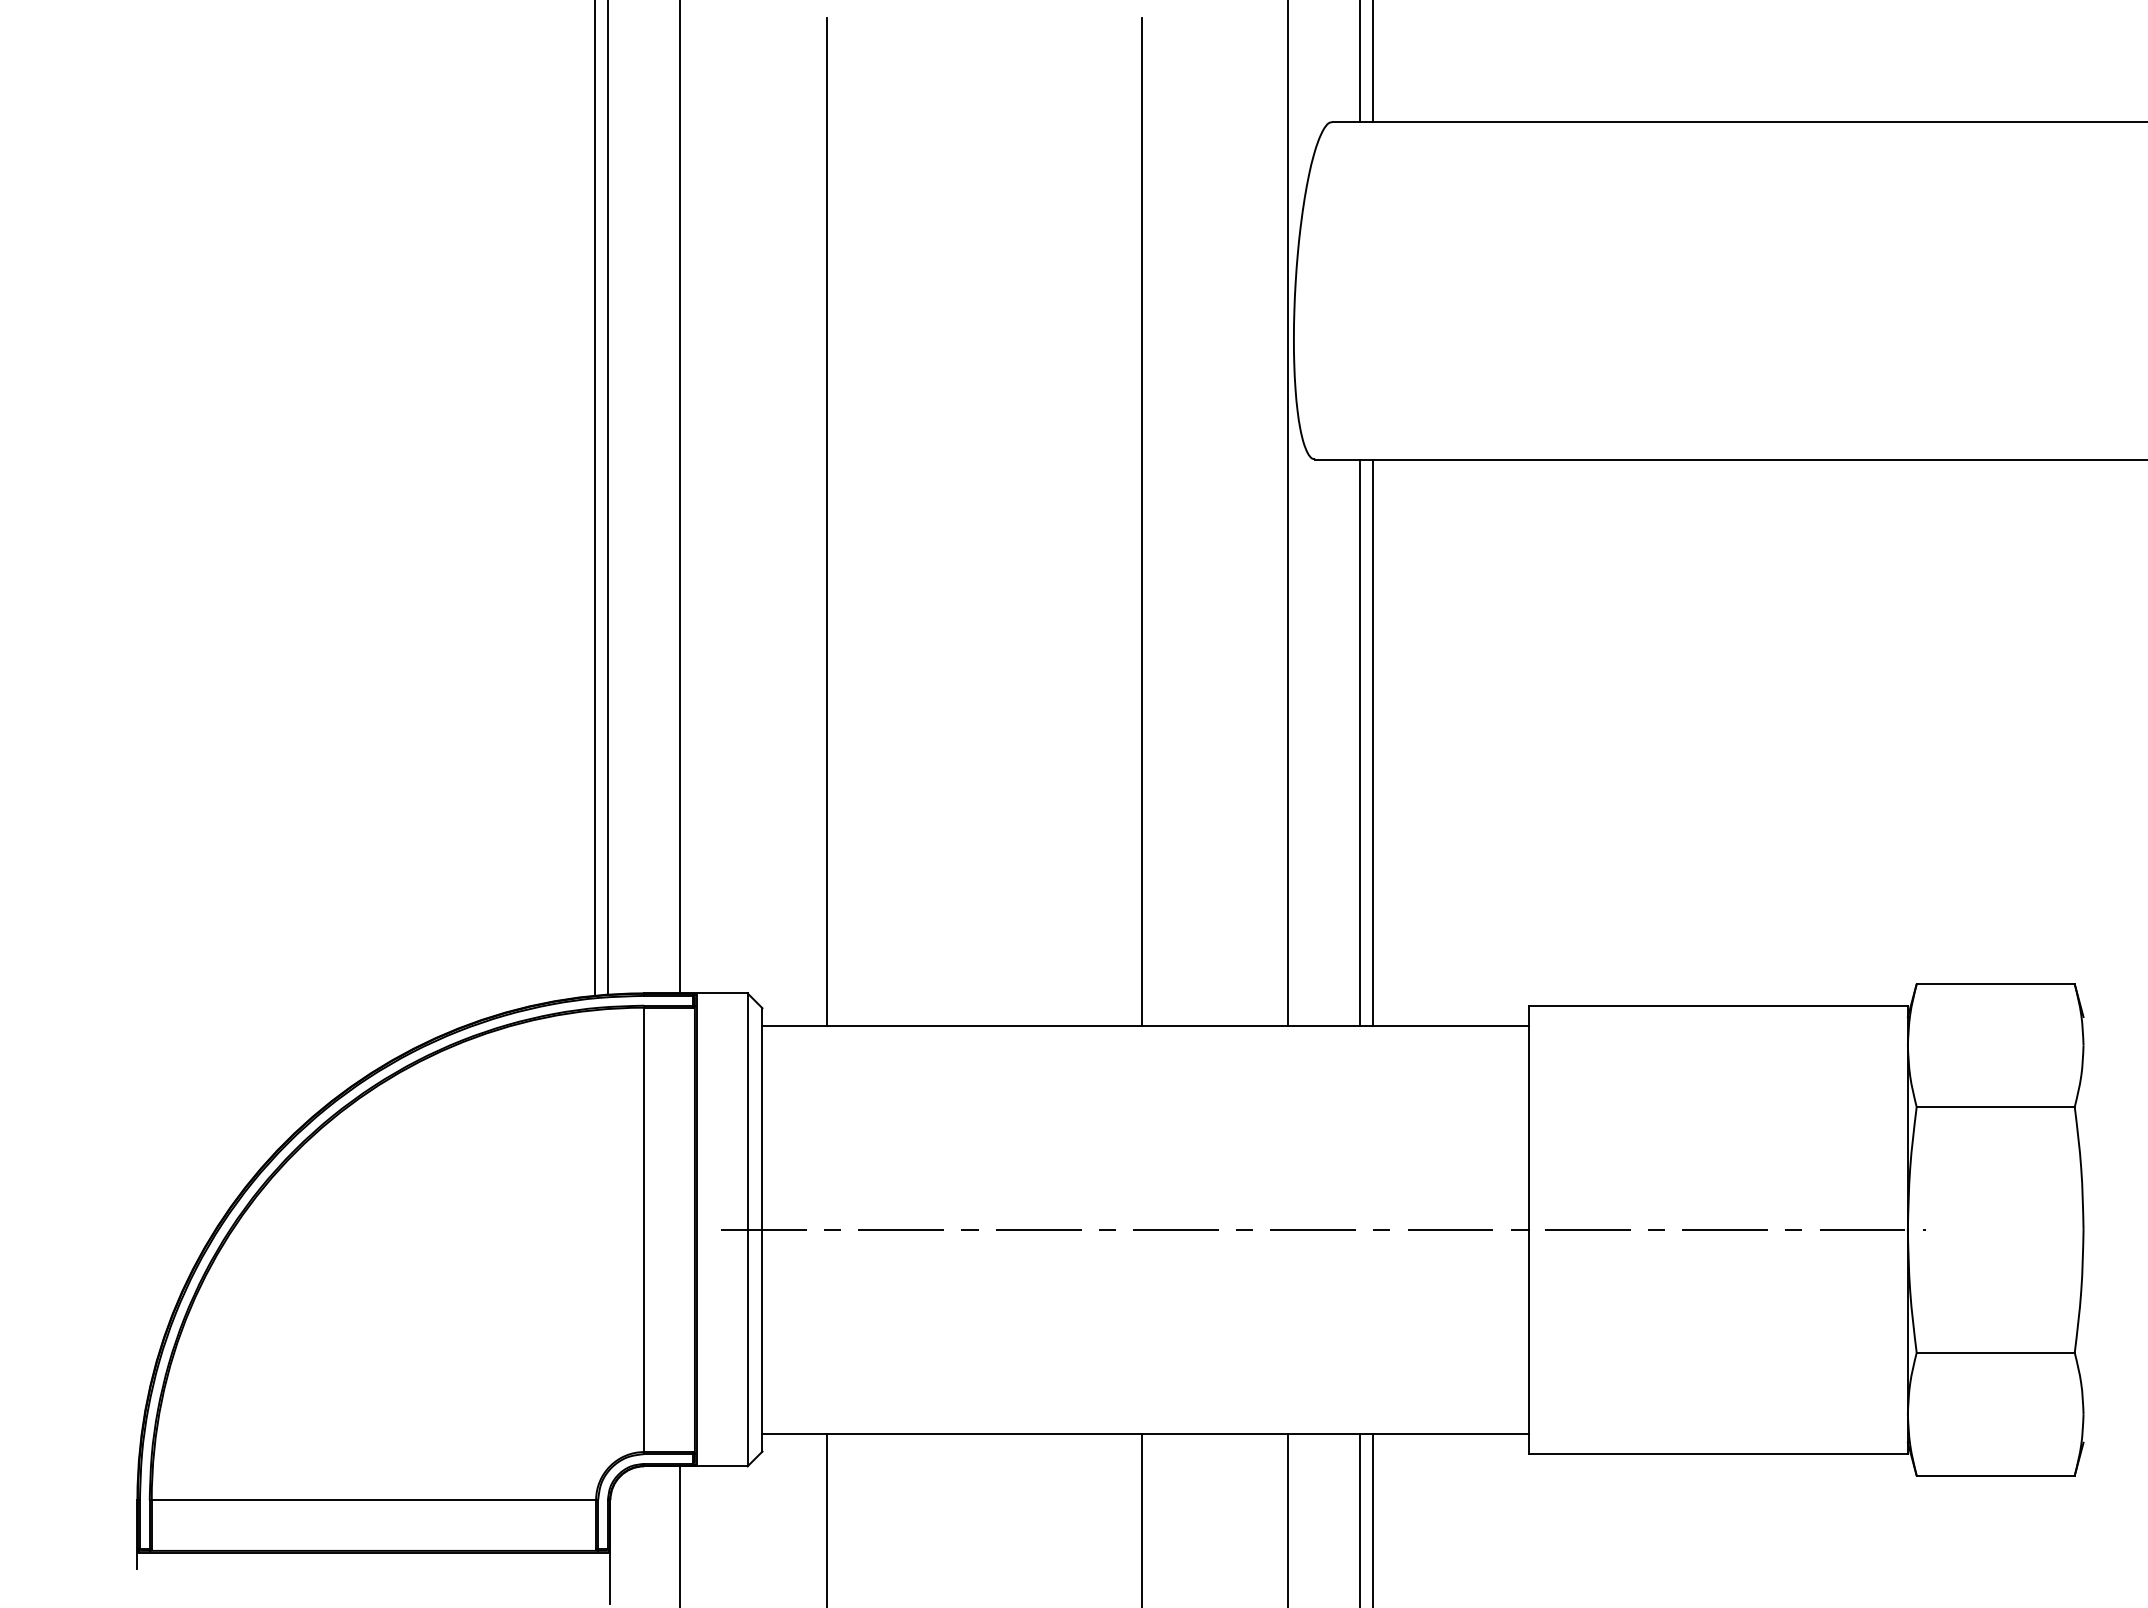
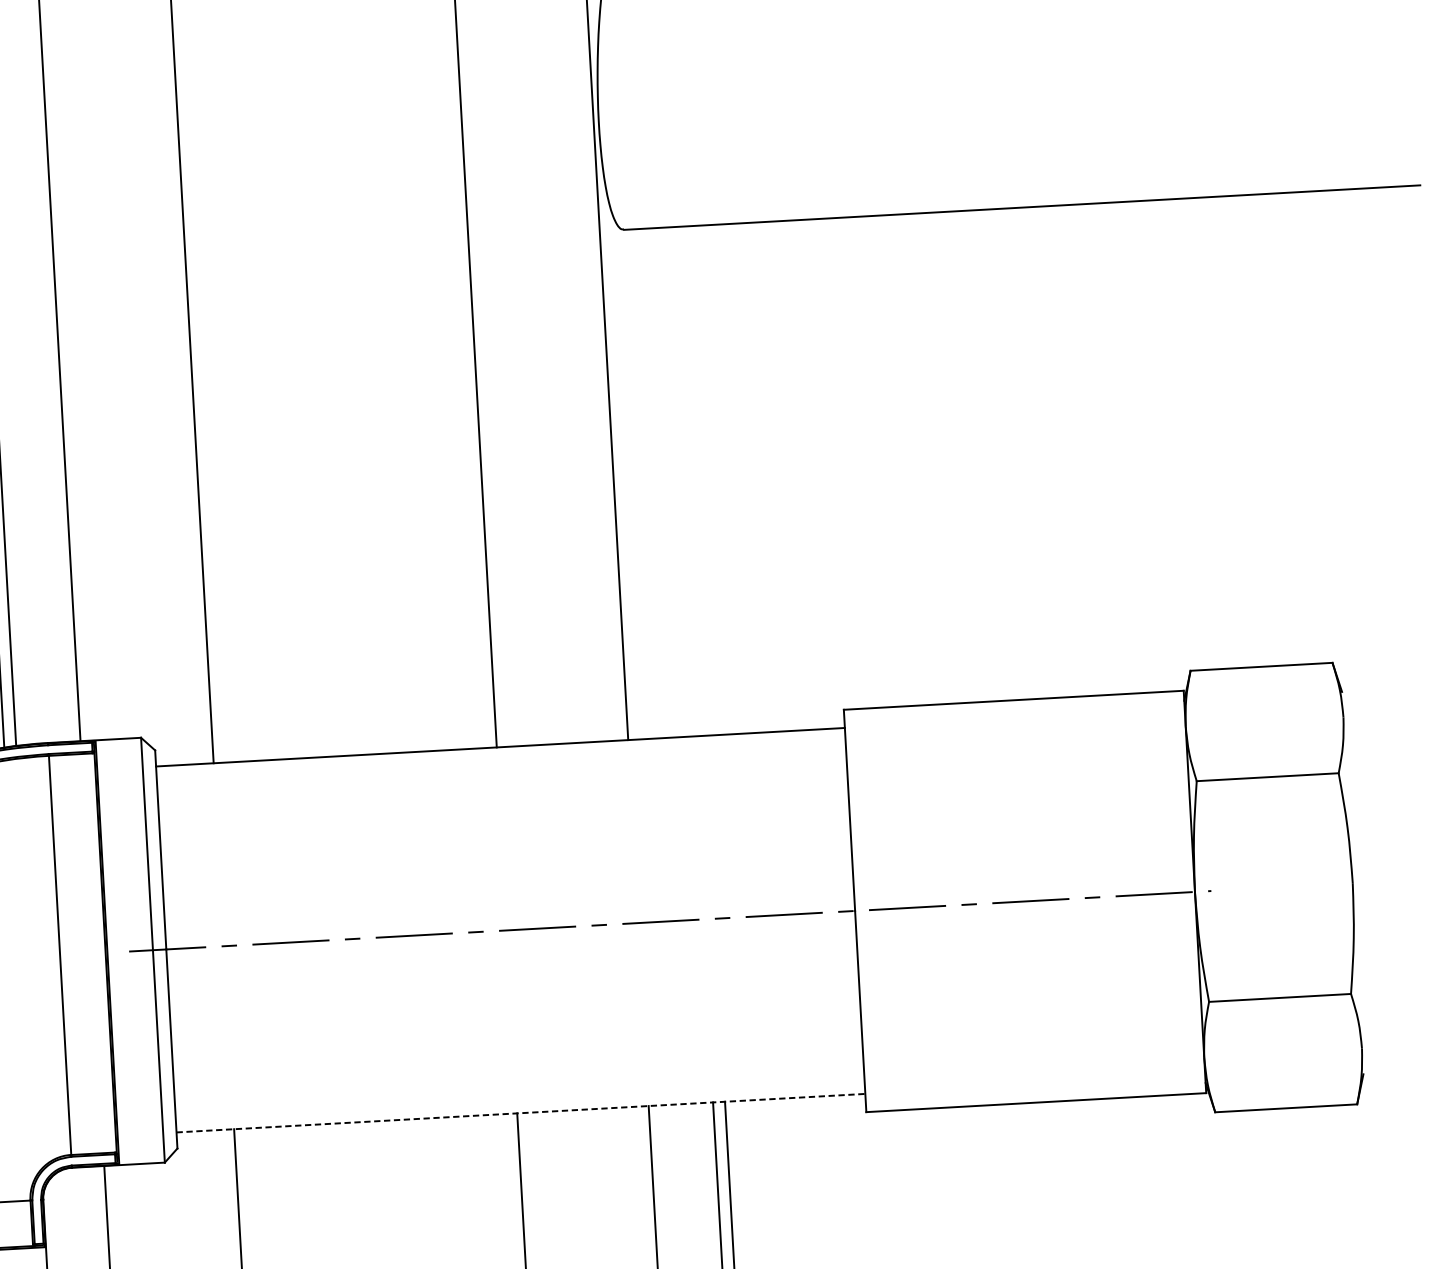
line: (1359, 742) -> (678, 481), removed
line: (1373, 742) -> (690, 481), removed
line: (1146, 1433) -> (521, 1113), solid -> dashed

